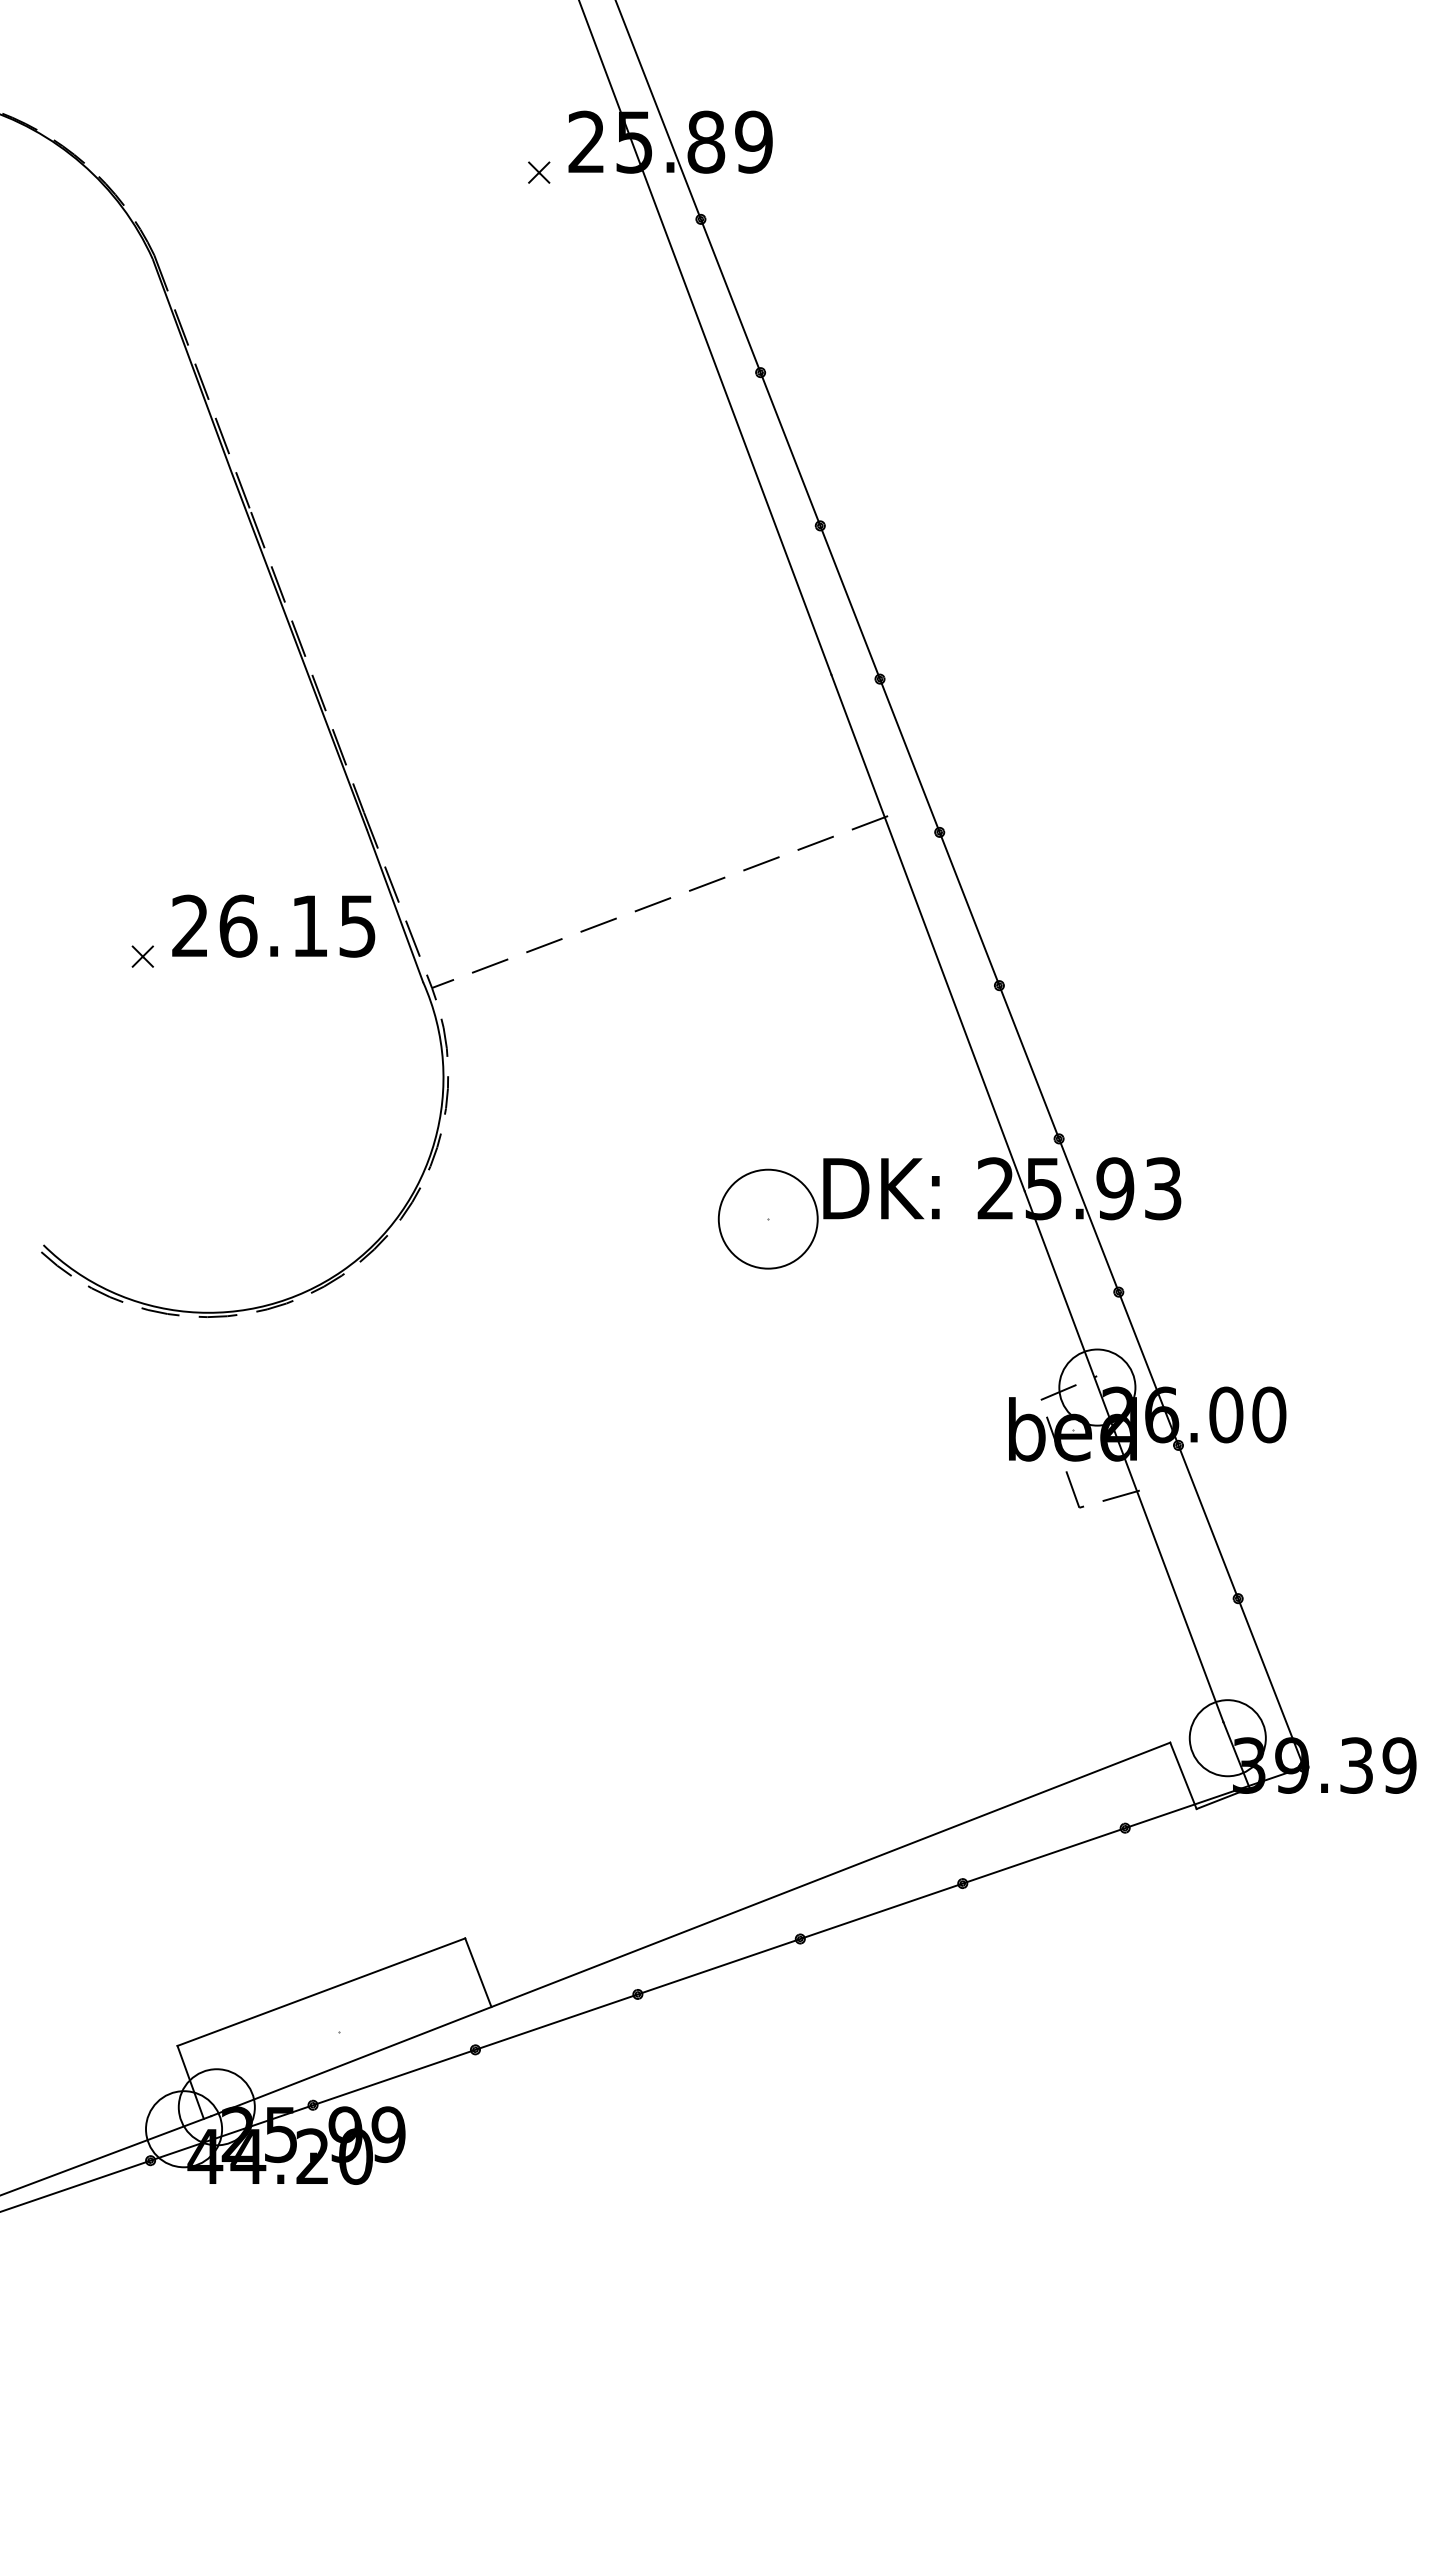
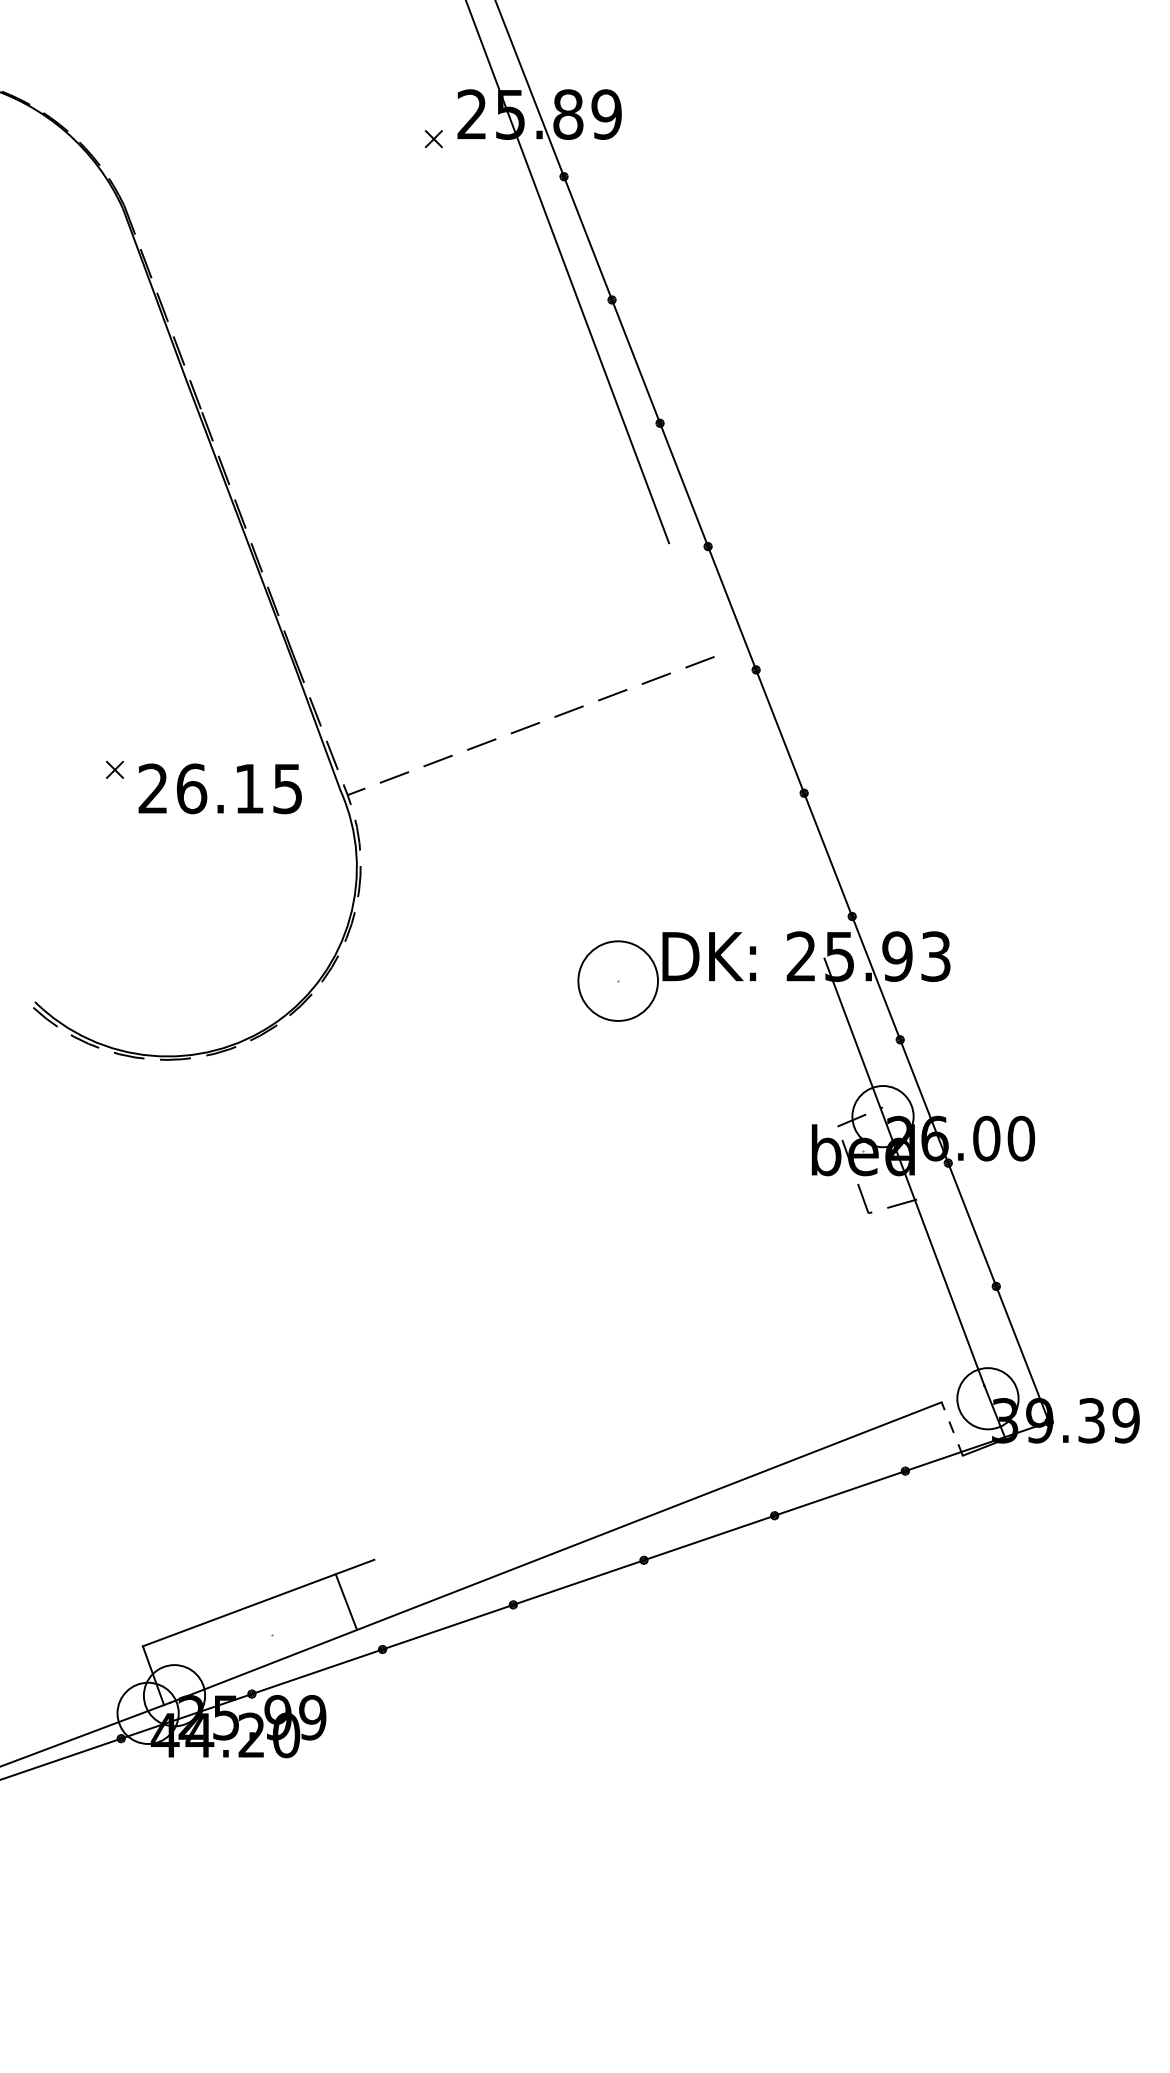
text: (273, 925) -> (220, 788), moved
line: (927, 932) -> (746, 750), removed
line: (1183, 1775) -> (952, 1428), solid -> dashed
line: (478, 1972) -> (346, 1601), moved

